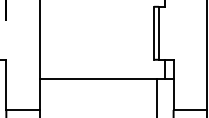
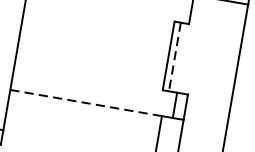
line: (158, 33) -> (174, 57), solid -> dashed
line: (98, 79) -> (86, 103), solid -> dashed

